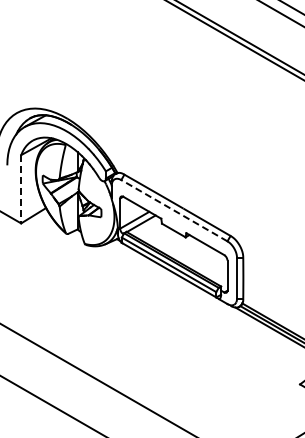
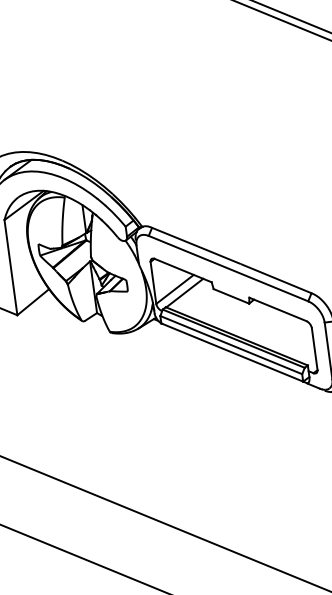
line: (21, 189) -> (11, 267), dashed -> solid
line: (173, 210) -> (227, 268), dashed -> solid

